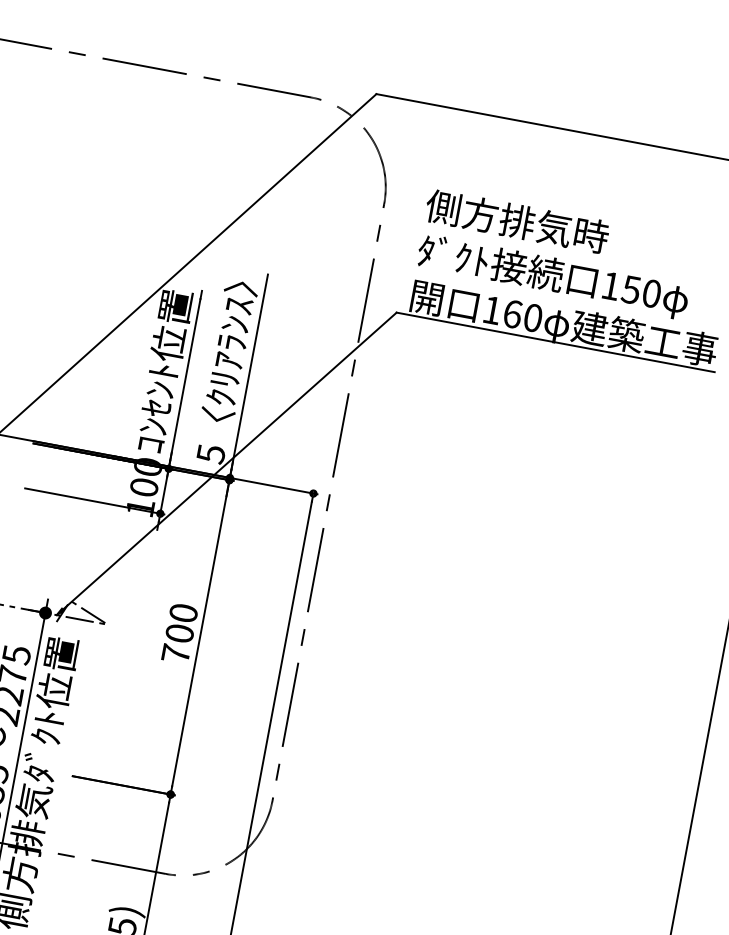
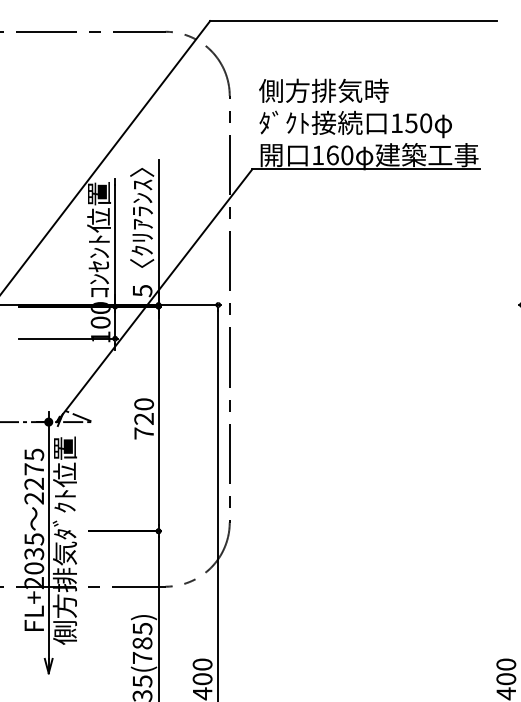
text: (179, 632) -> (143, 418), 700 -> 720

